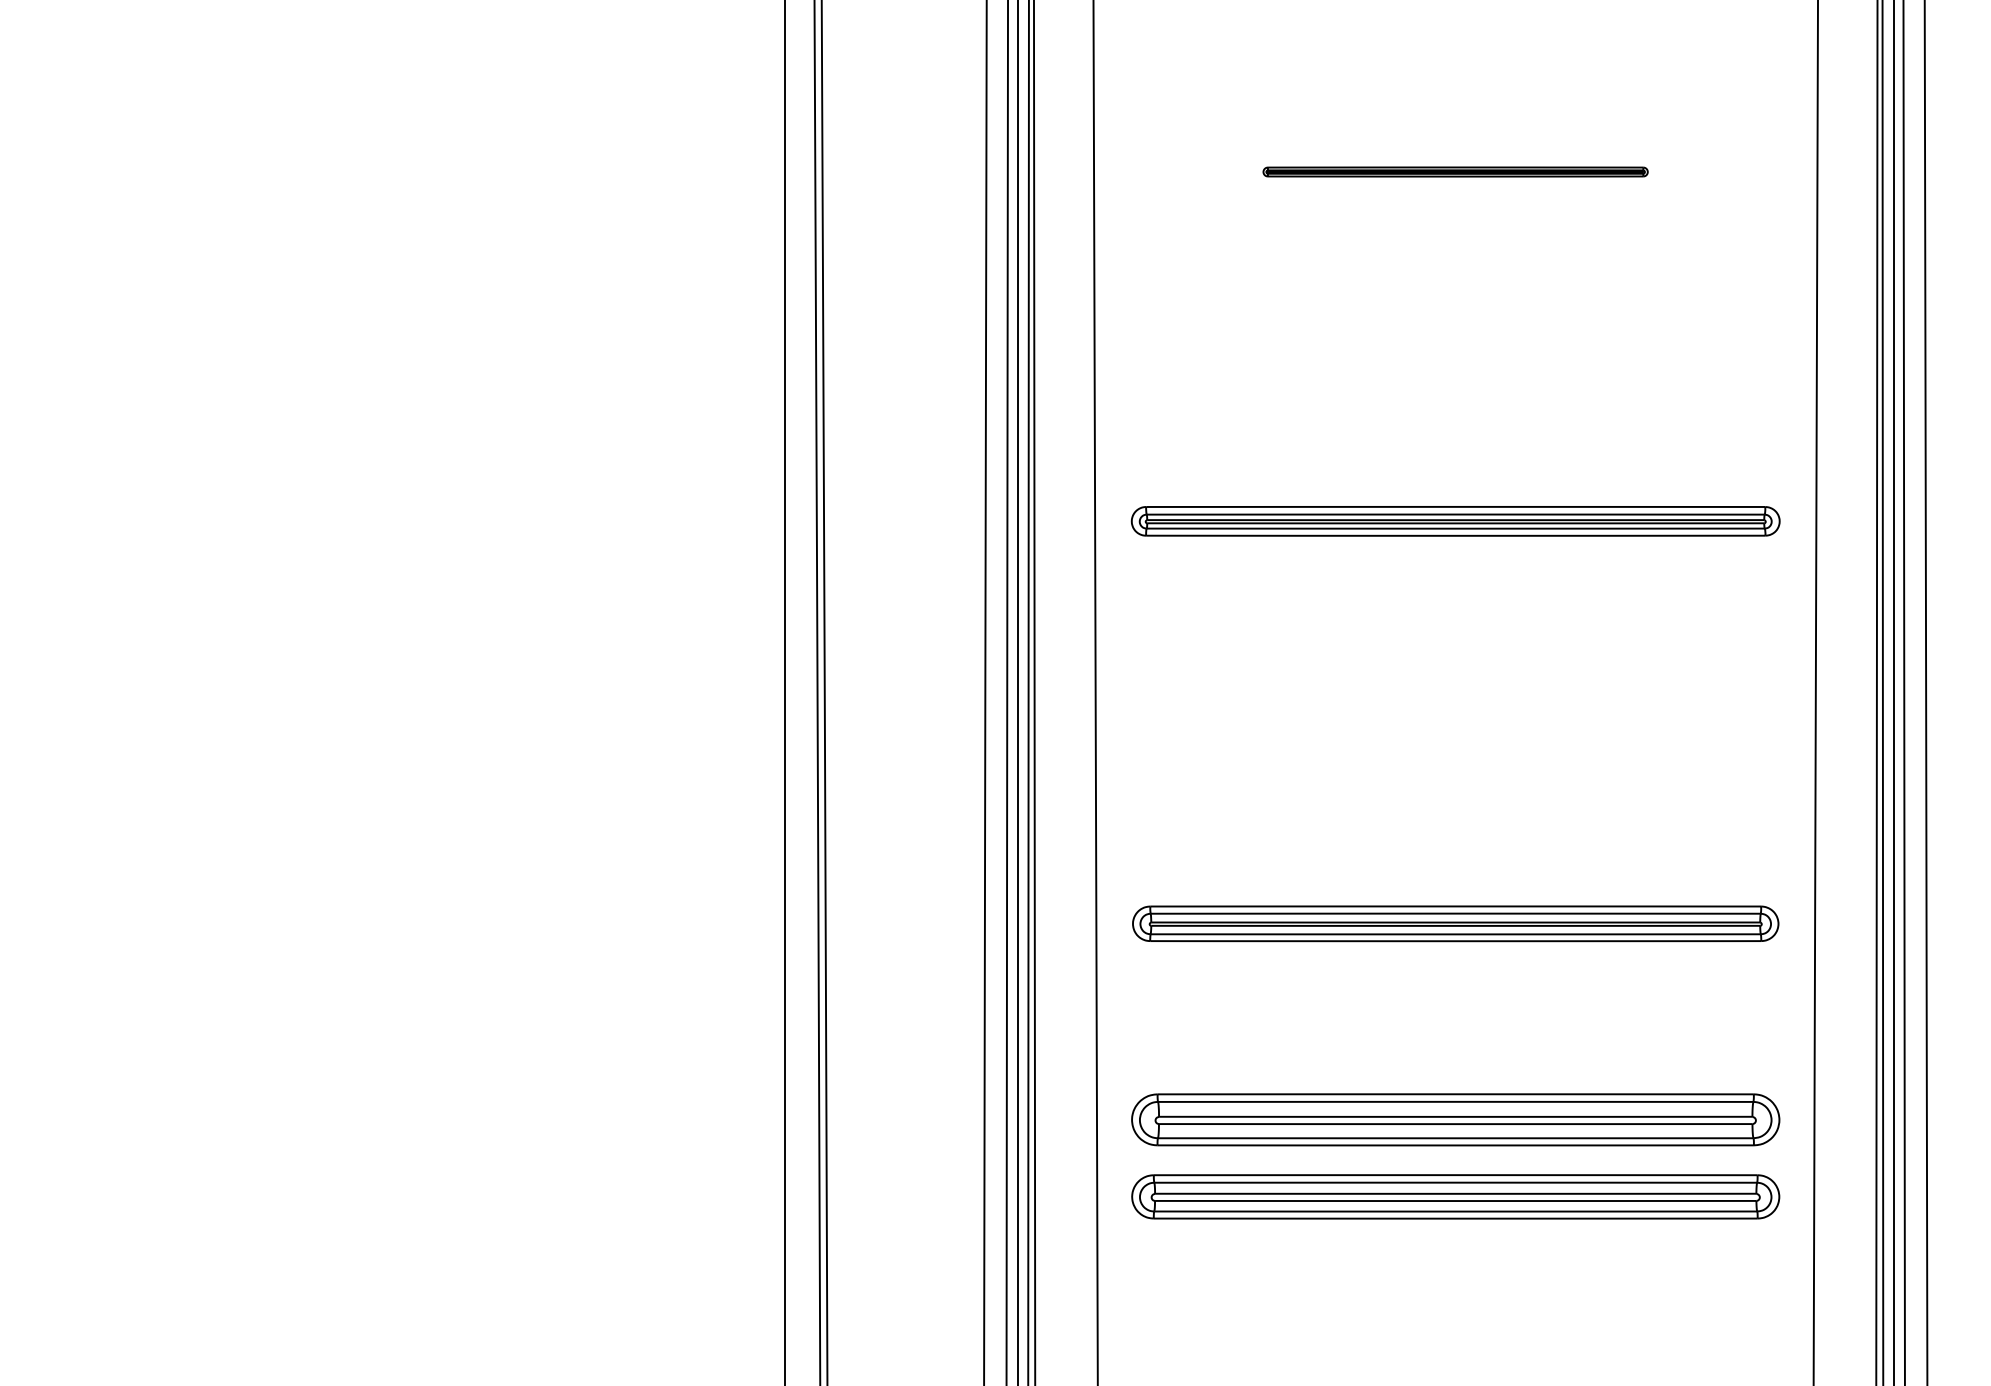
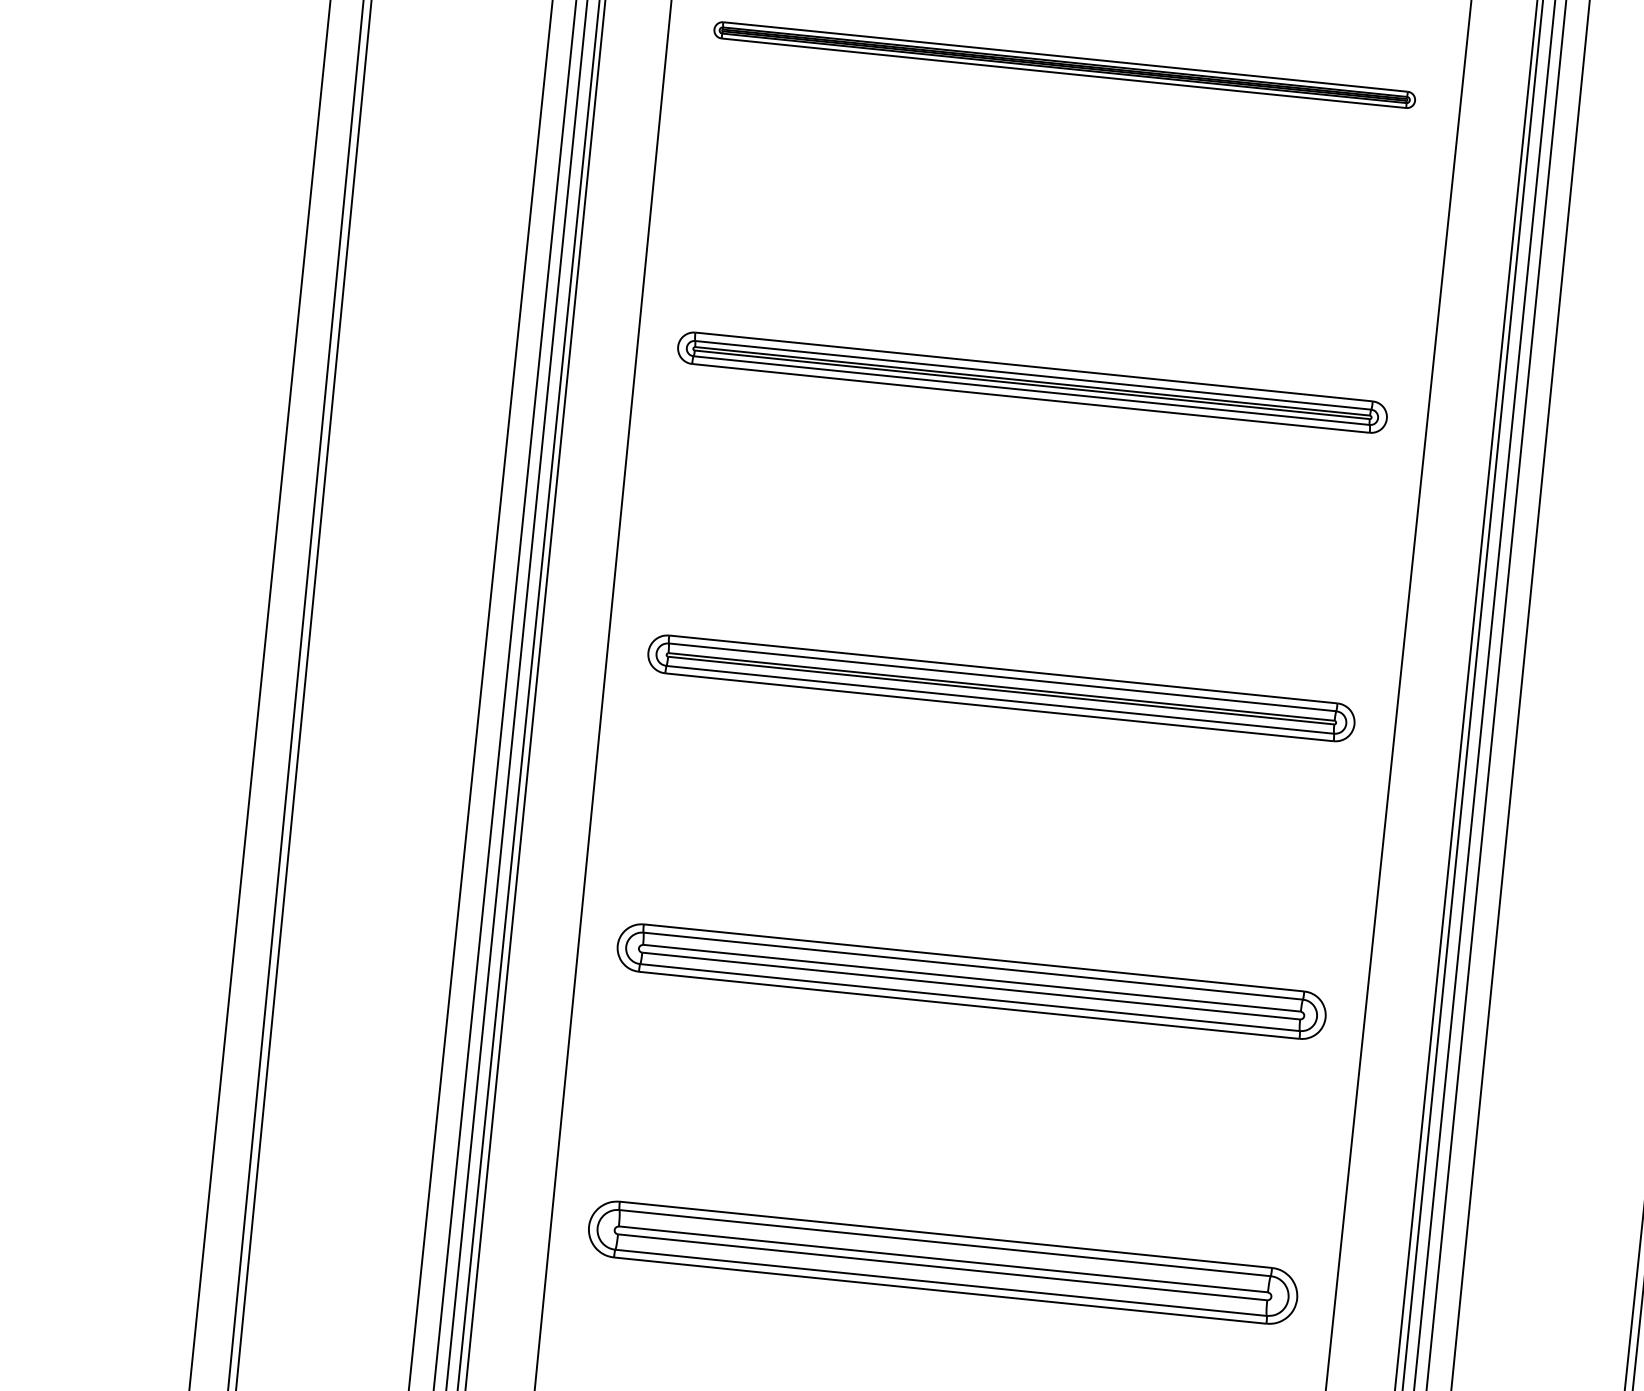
part: (1455, 171) -> (1064, 64), size x1.67
part: (1455, 521) -> (1032, 382), moved
part: (1455, 923) -> (1001, 688), moved
part: (1455, 1119) -> (942, 1262), moved
part: (1455, 1196) -> (971, 981), moved

